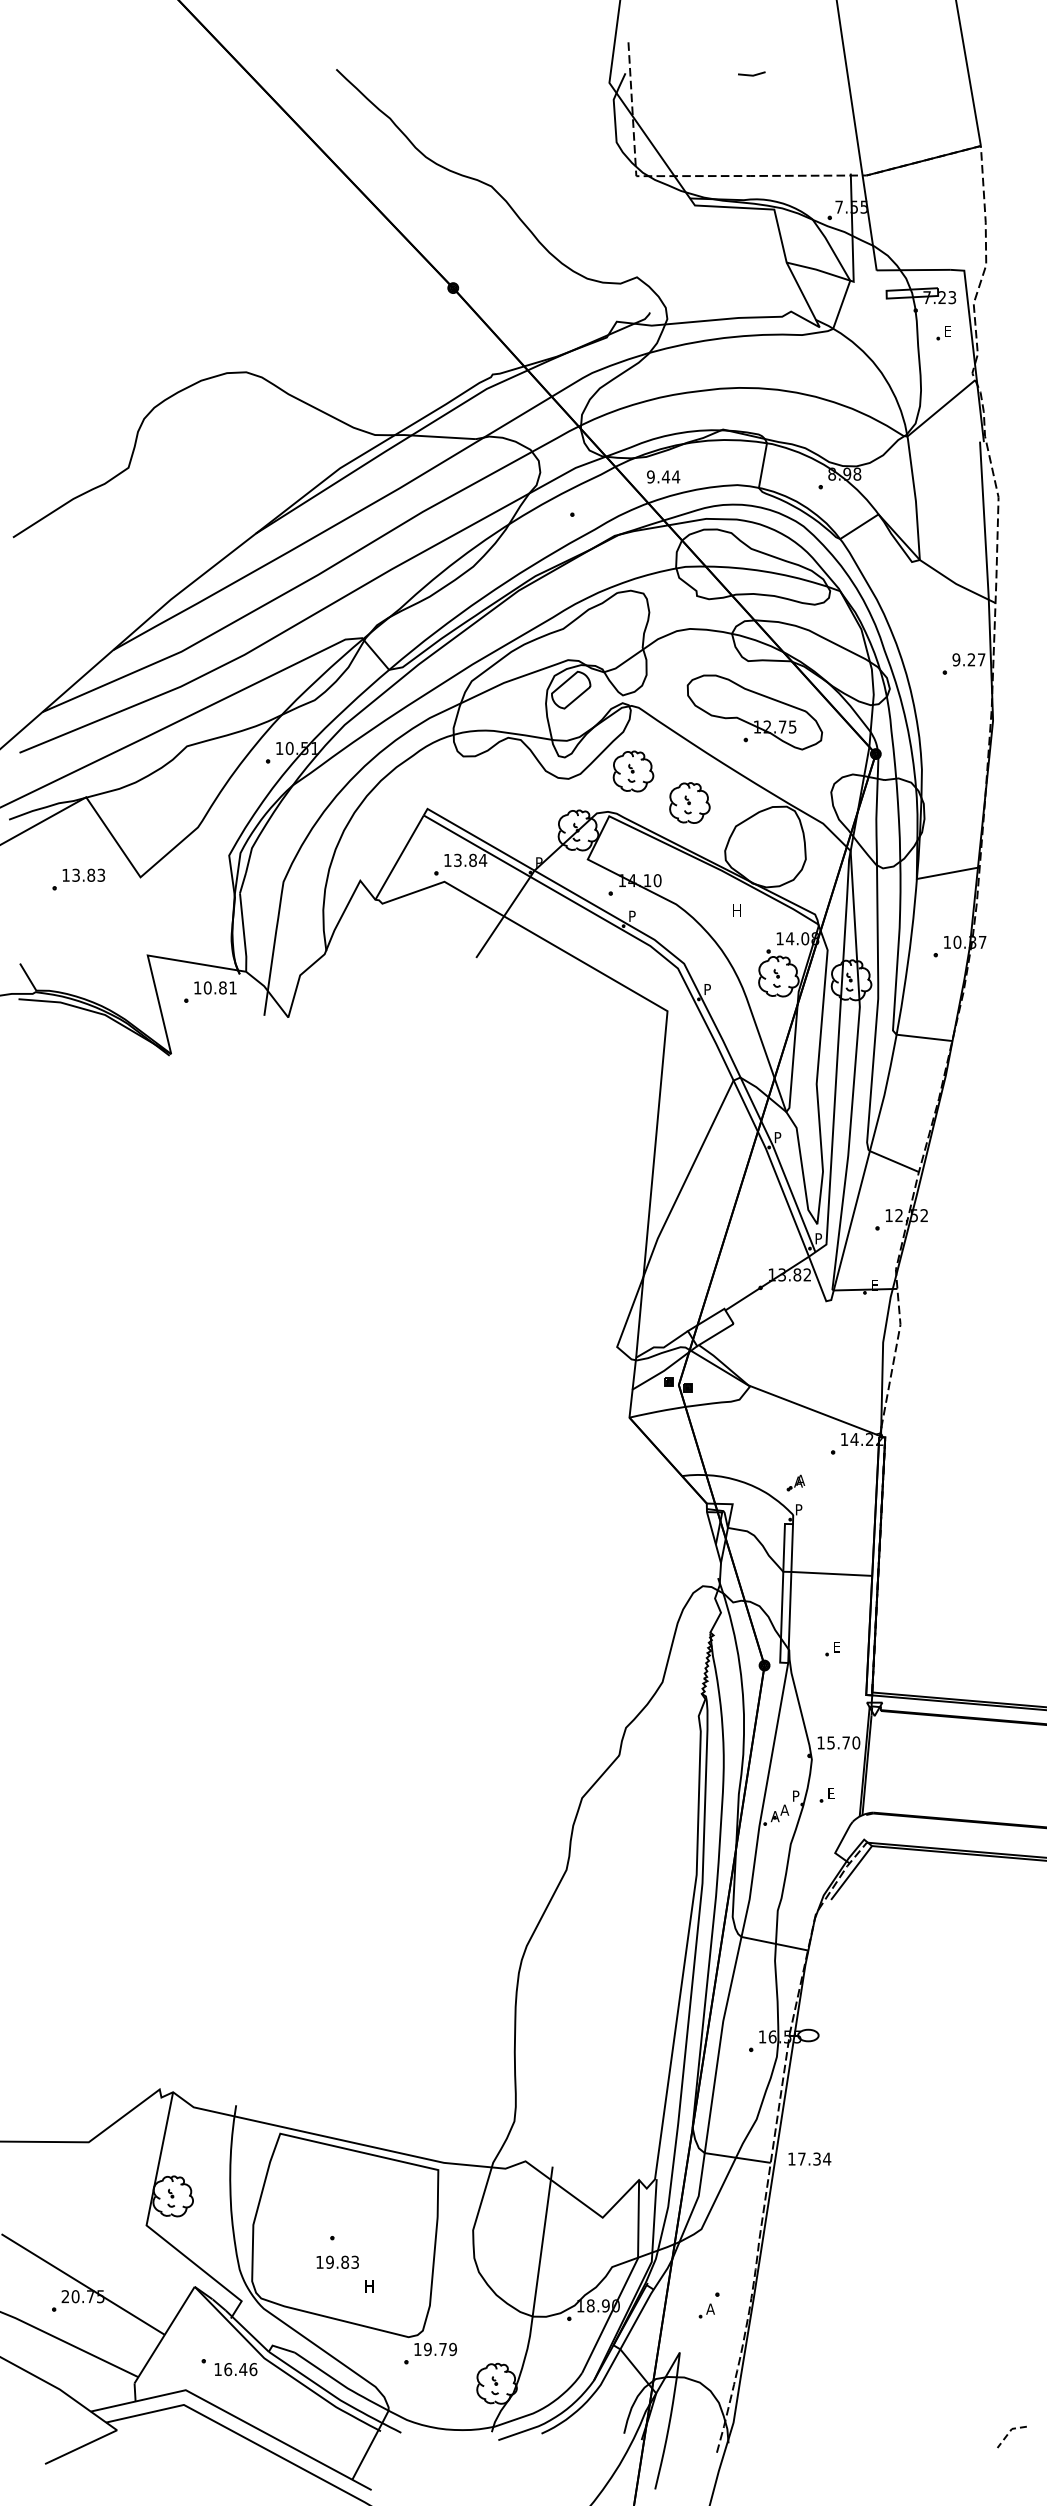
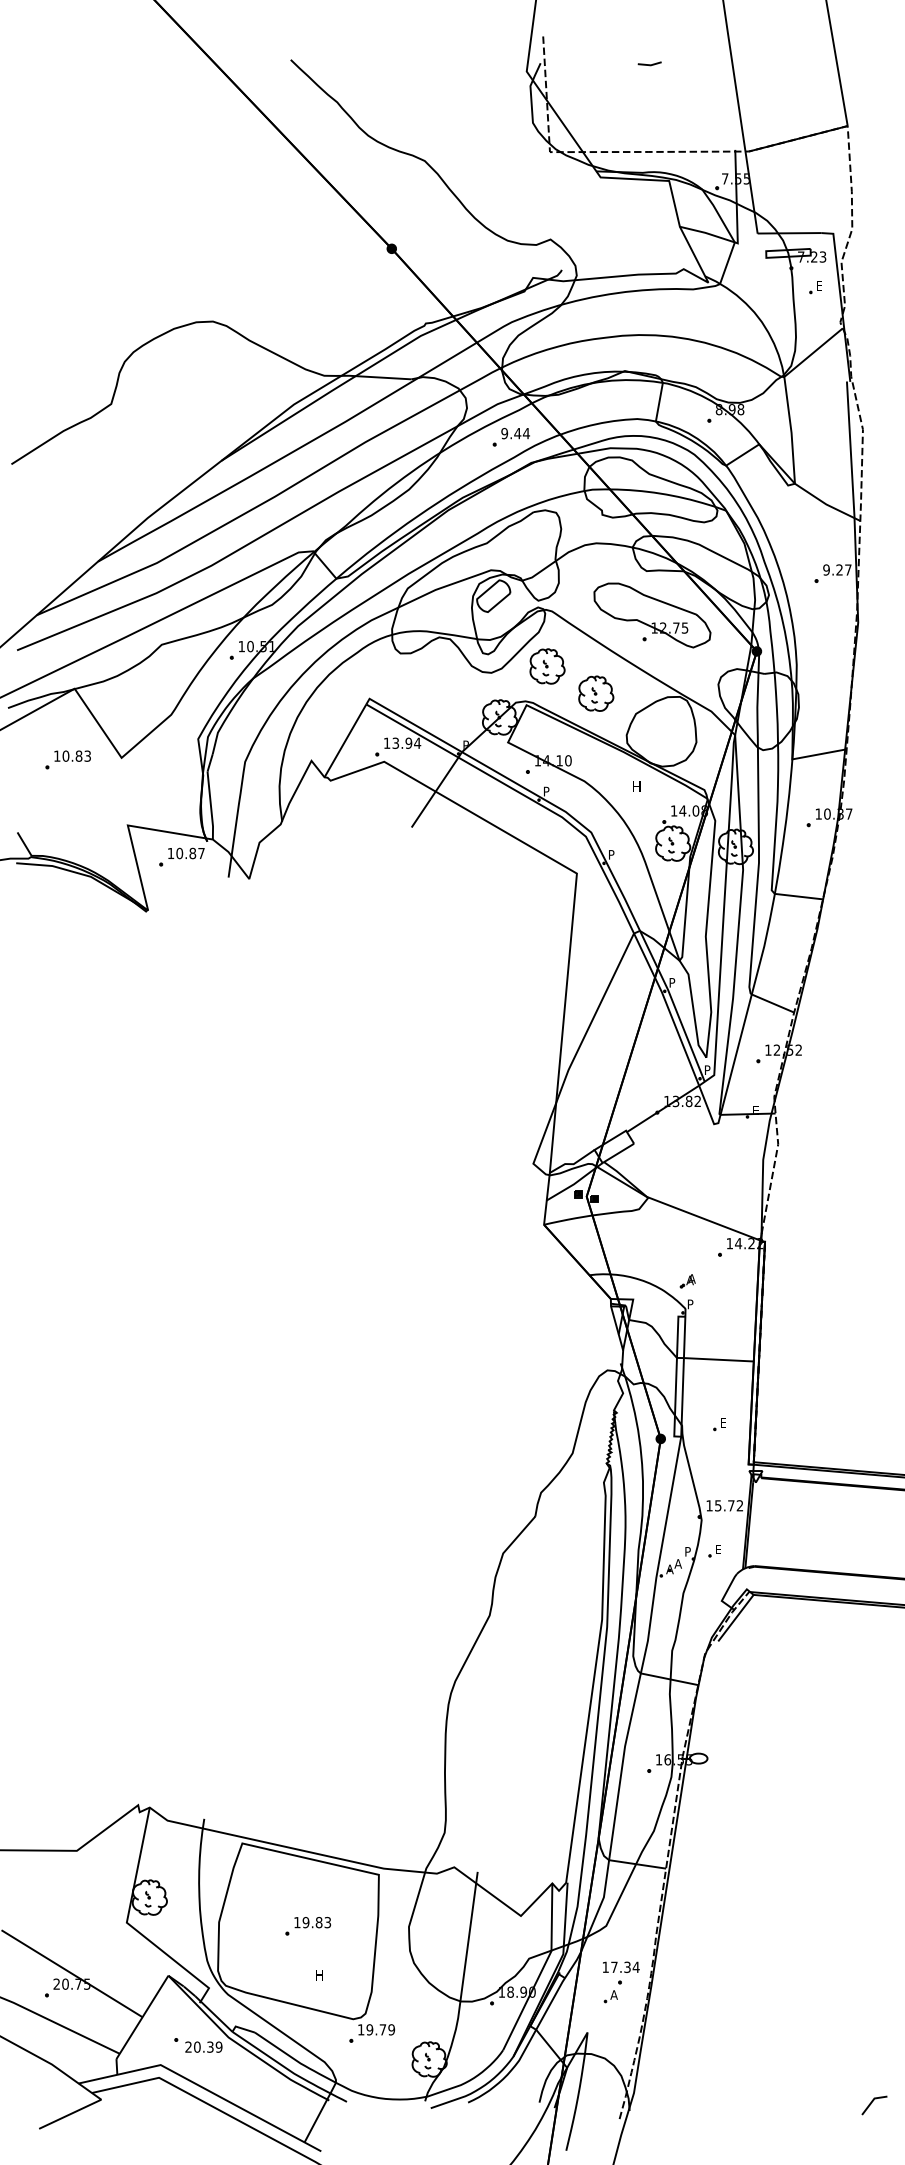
text: (663, 476) -> (515, 433), moved
text: (472, 860) -> (408, 743), 13.84 -> 13.94
text: (76, 874) -> (66, 755), 13.83 -> 10.83
text: (232, 987) -> (201, 853), 10.81 -> 10.87
text: (856, 1742) -> (740, 1505), 15.70 -> 15.72
text: (809, 2158) -> (620, 1966), moved
text: (337, 2261) -> (312, 1921), moved
text: (235, 2369) -> (203, 2047), 16.46 -> 20.39
line: (1009, 2432) -> (872, 2101), dashed -> solid

